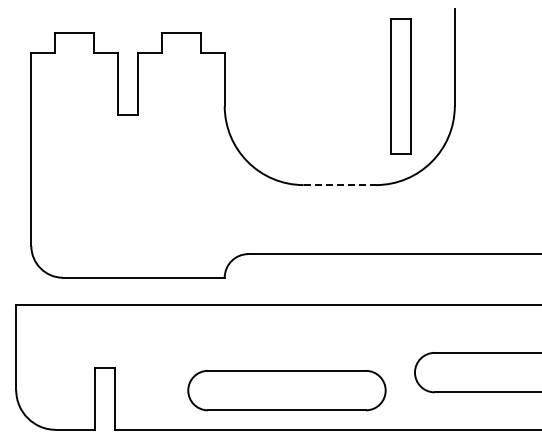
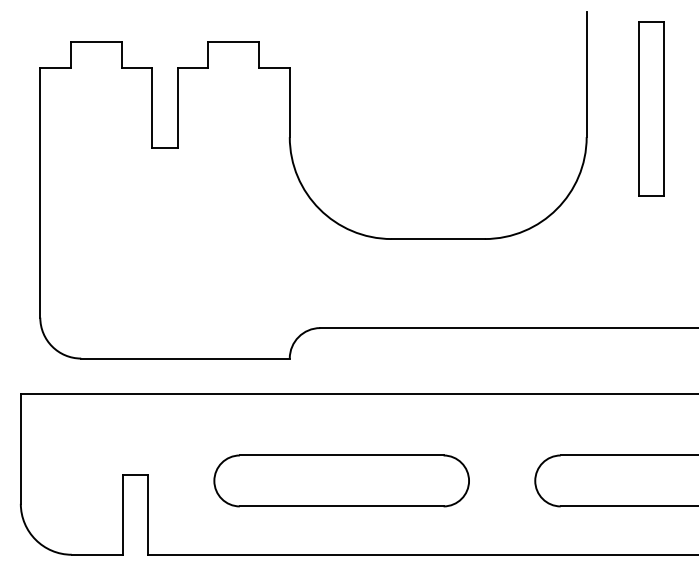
part: (400, 86) -> (650, 109), moved
line: (340, 185) -> (439, 239), dashed -> solid
part: (286, 390) -> (341, 480), moved

